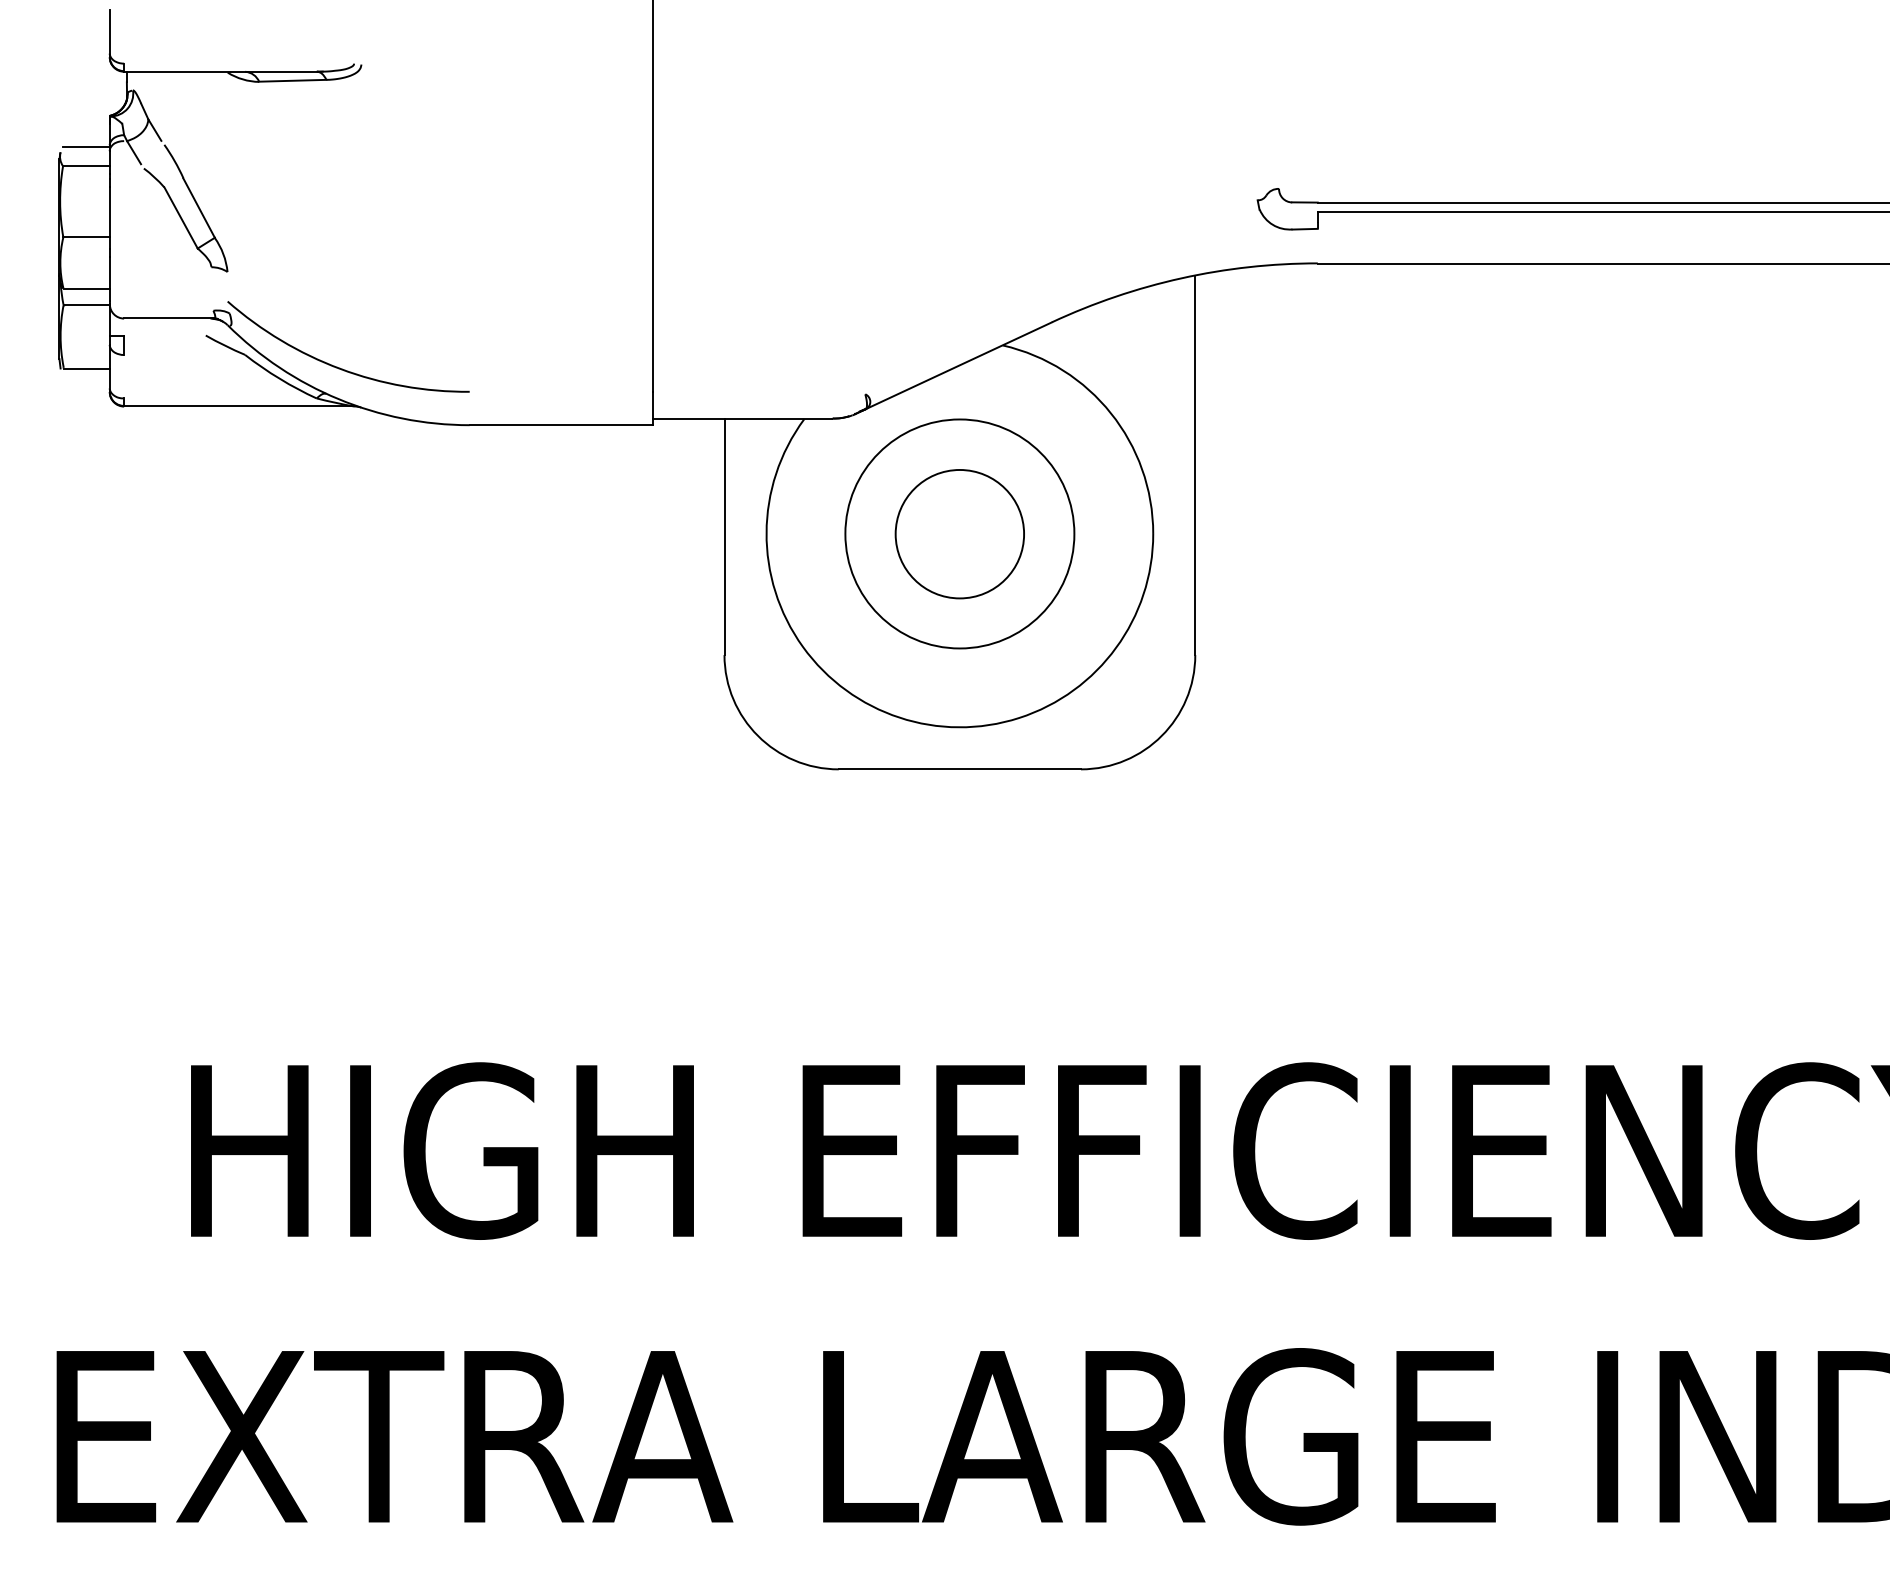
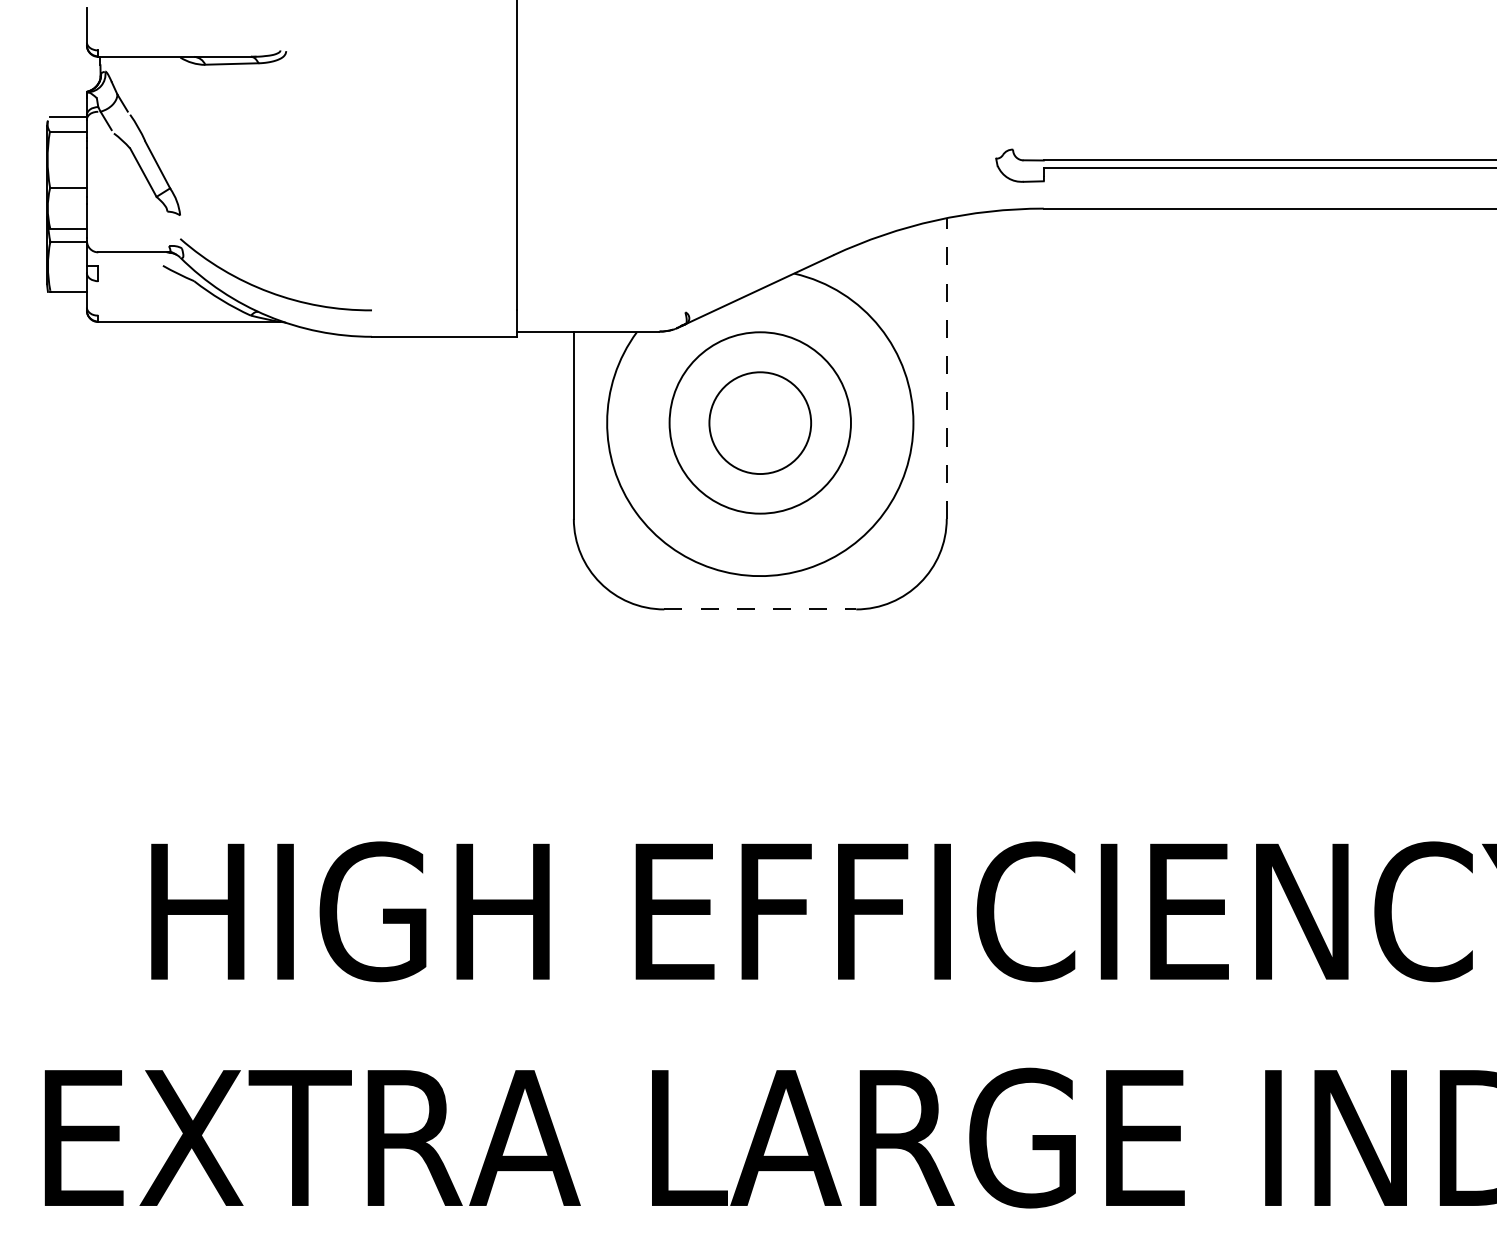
line: (1195, 465) -> (946, 368), solid -> dashed
line: (960, 769) -> (760, 609), solid -> dashed

